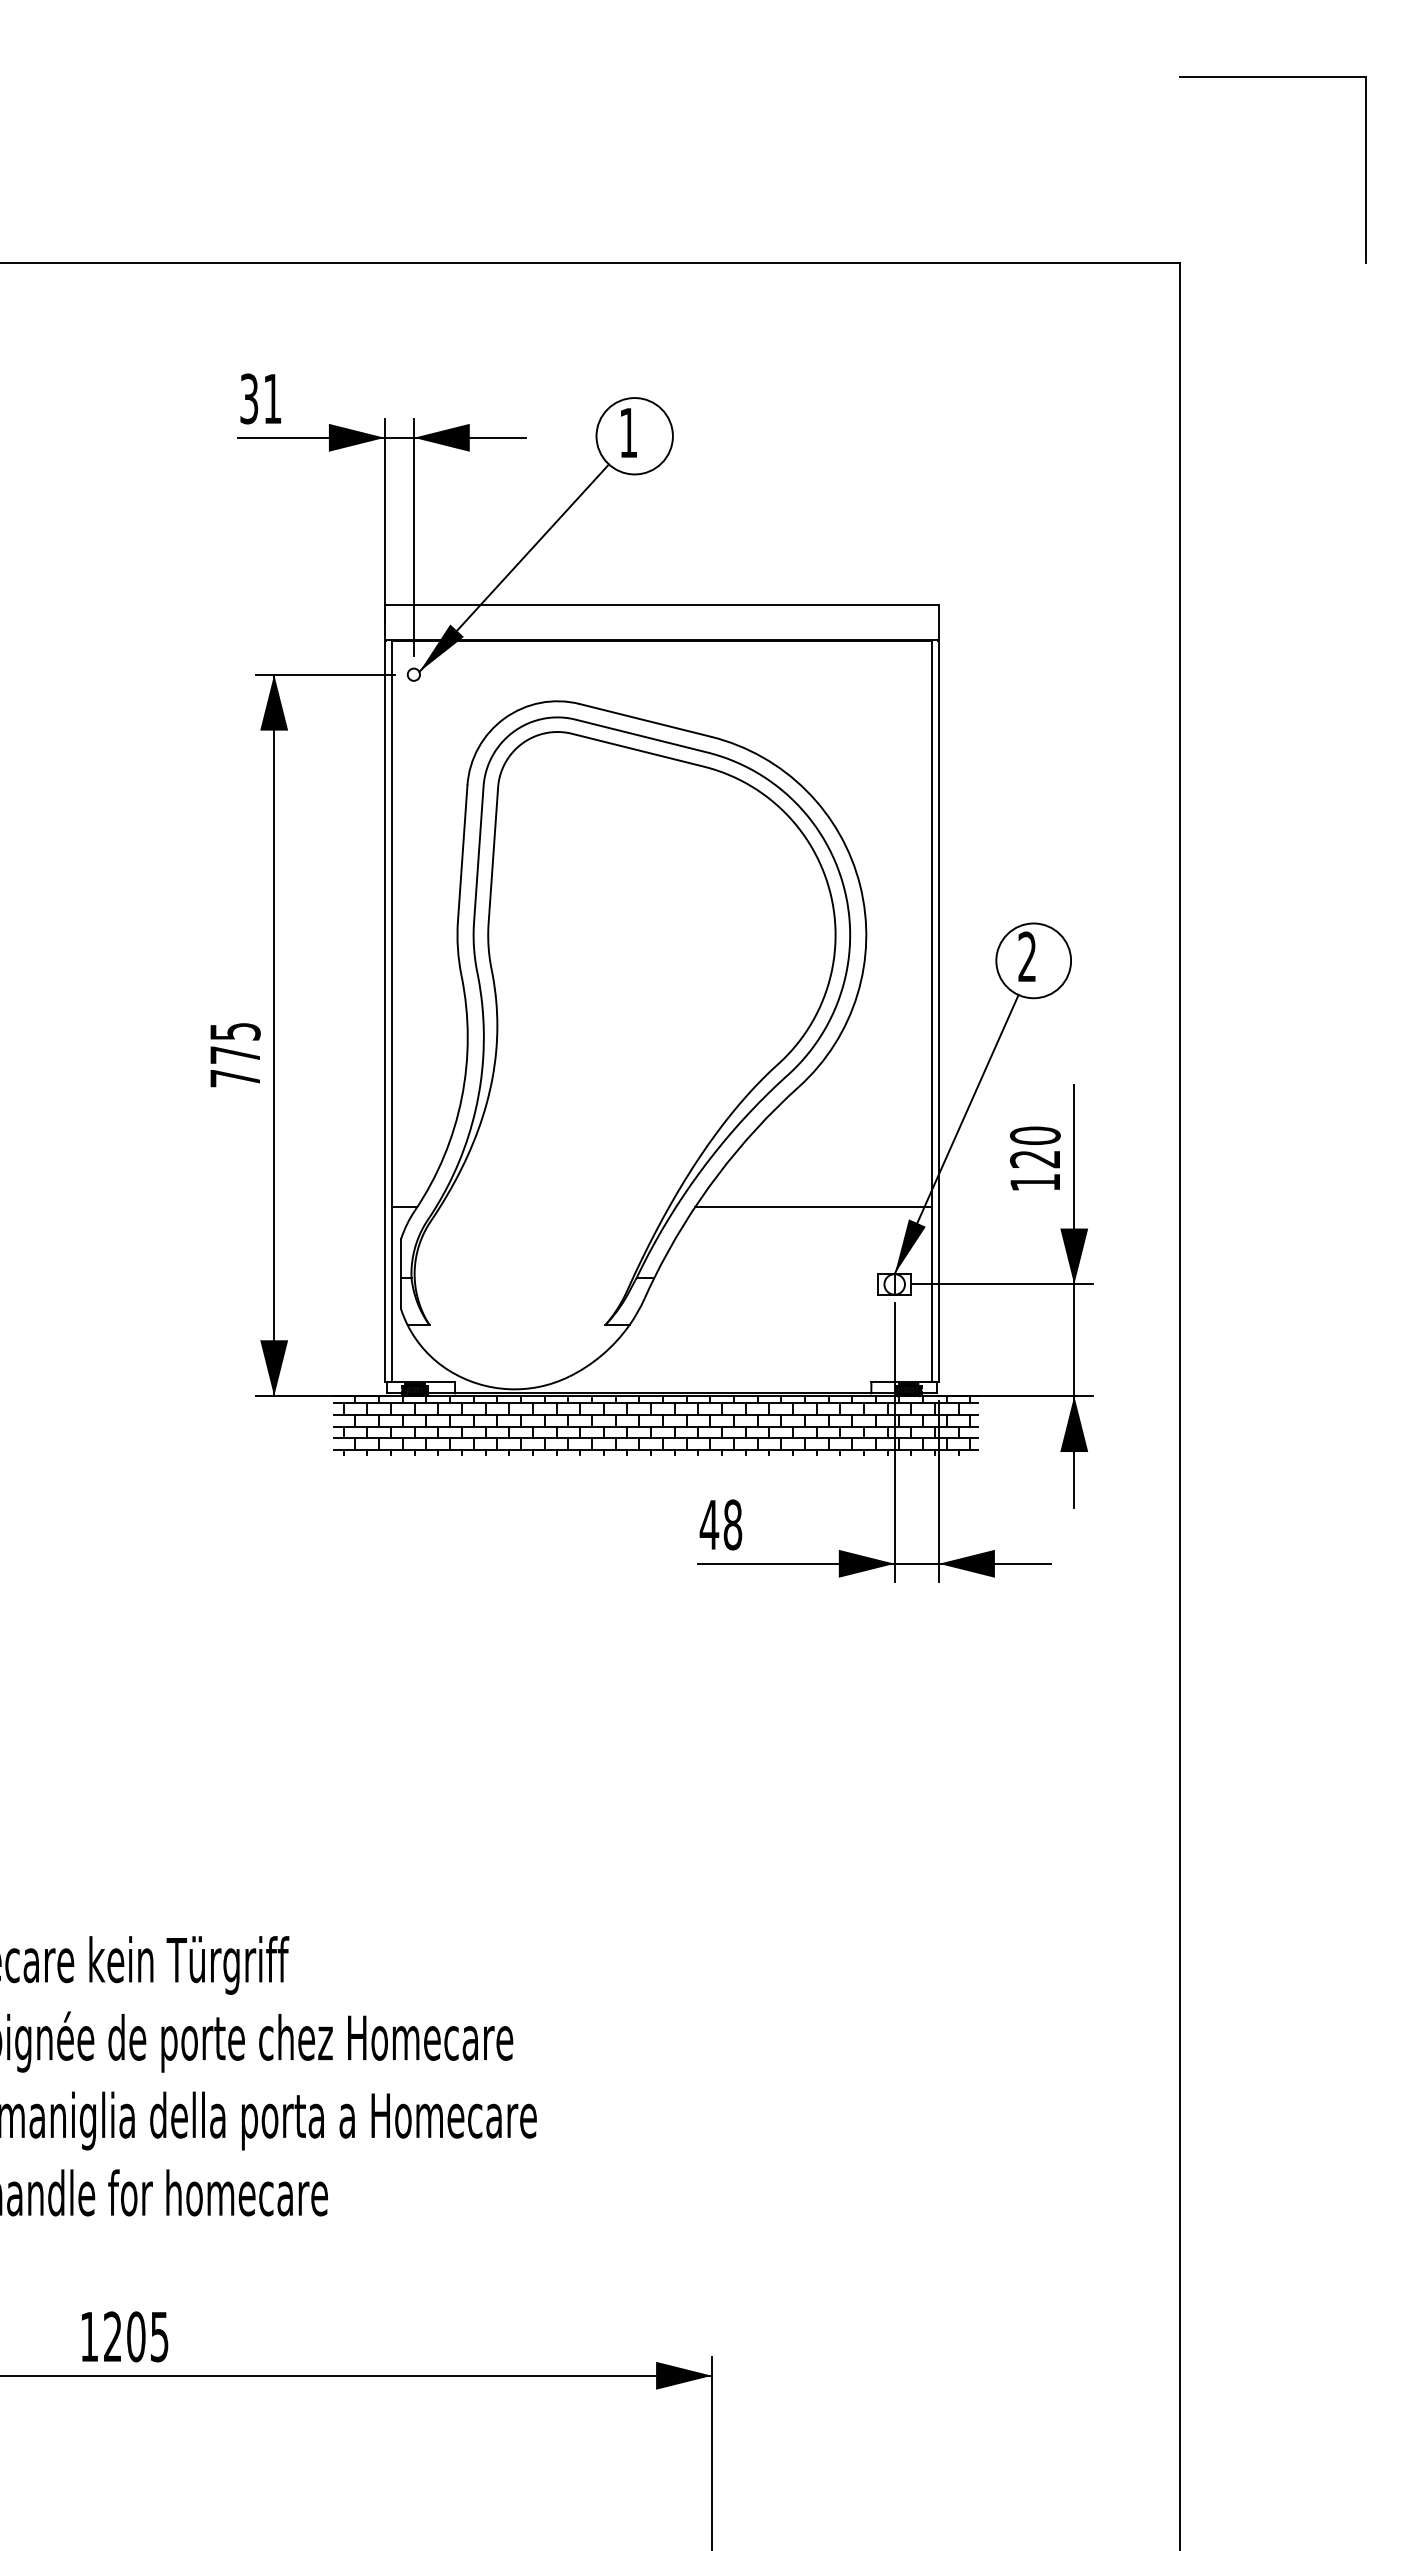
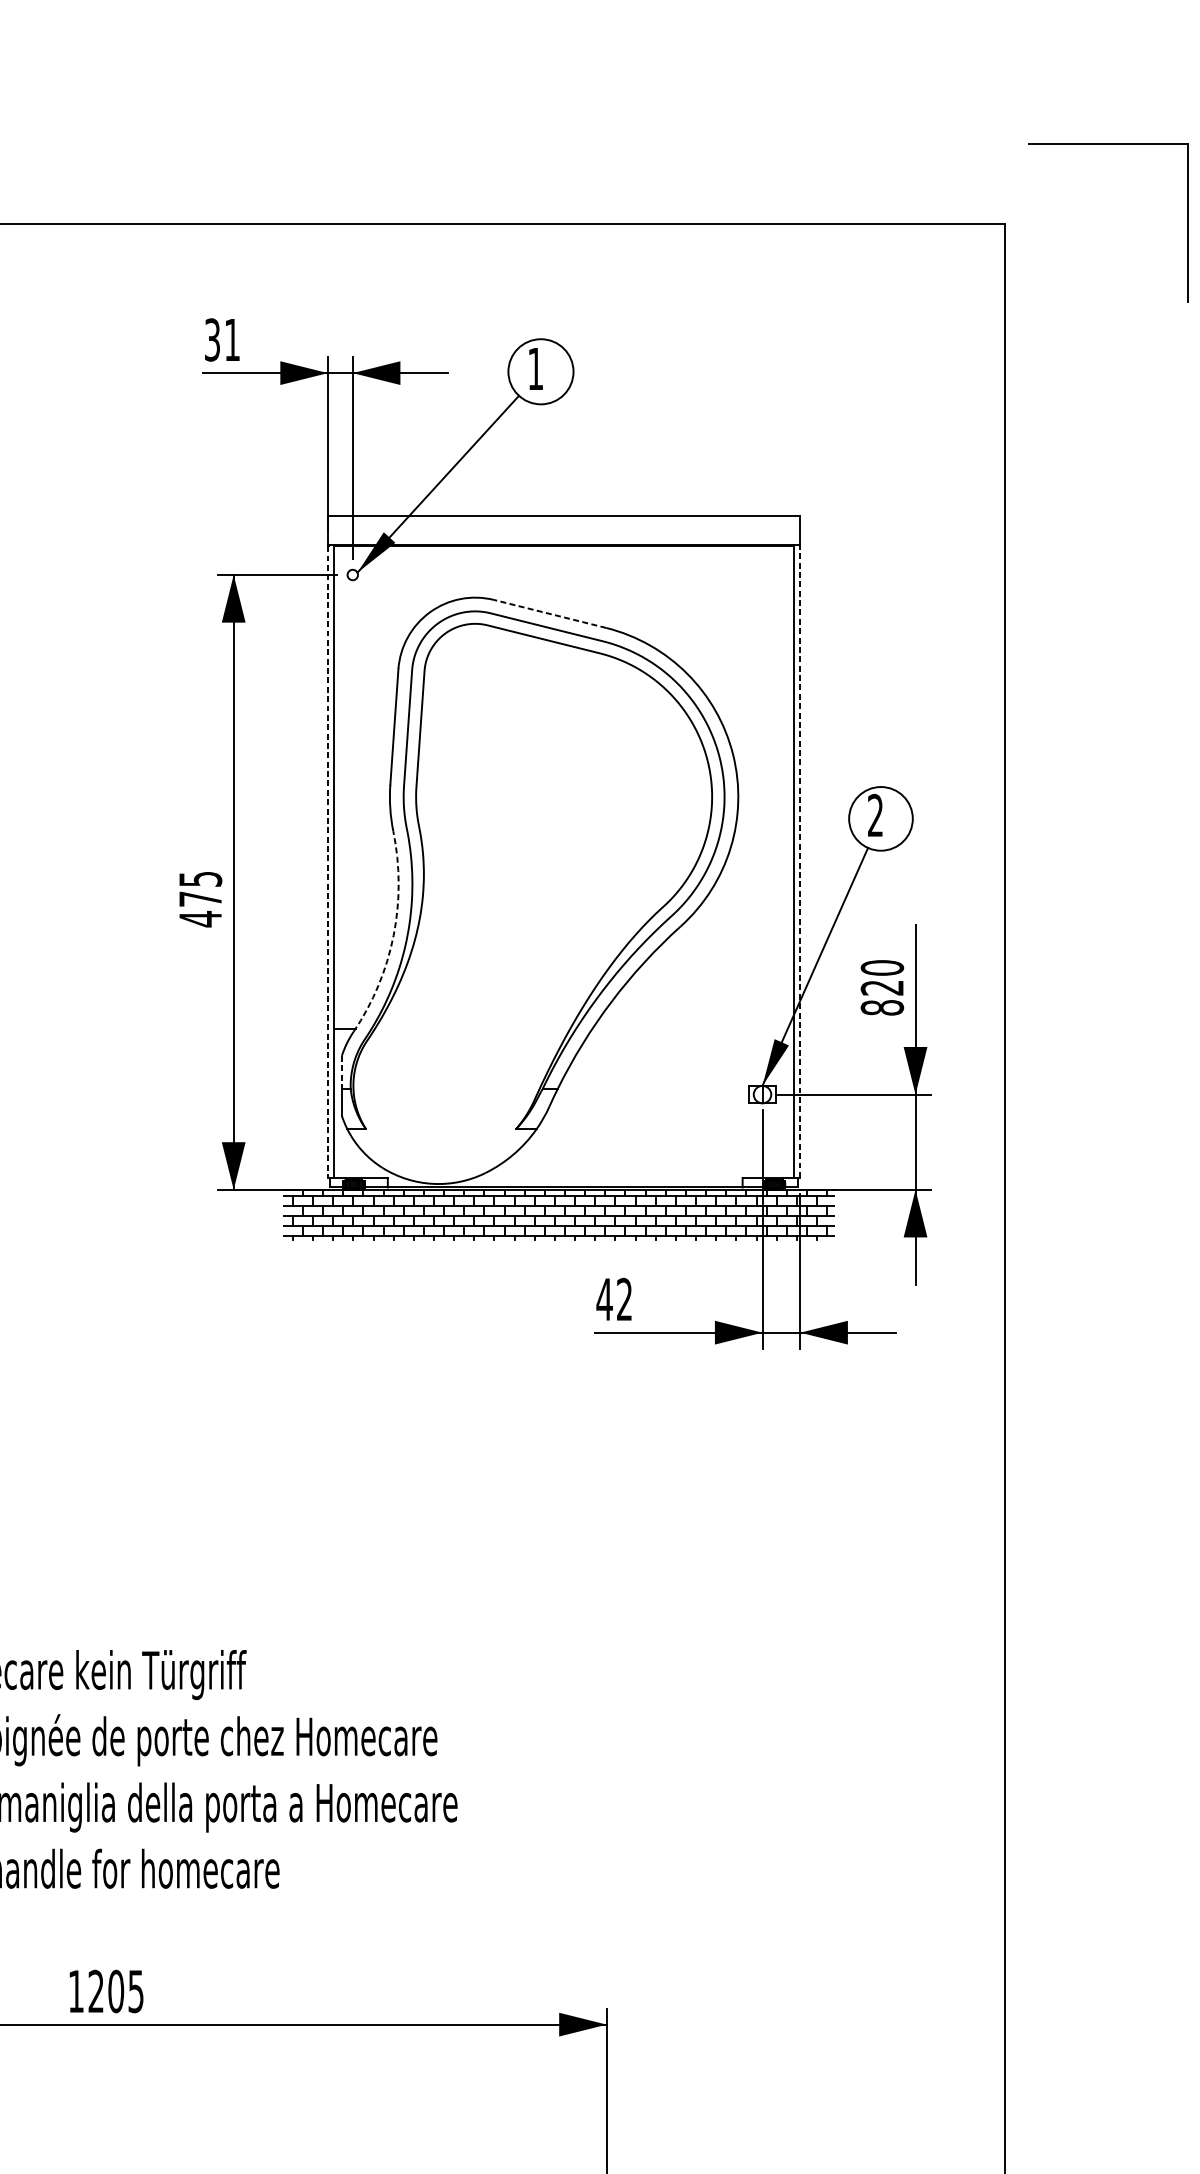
part: (1272, 77) -> (1108, 144), moved
line: (645, 720) -> (550, 614), solid -> dashed
line: (384, 1011) -> (327, 862), solid -> dashed
line: (939, 1011) -> (800, 862), solid -> dashed
text: (234, 1078) -> (199, 919), 775 -> 475
arc: (461, 1097) -> (393, 935), solid -> dashed
text: (1034, 1182) -> (881, 1007), 120 -> 820
line: (813, 1207) -> (693, 1029), removed
line: (401, 1258) -> (342, 1072), solid -> dashed
text: (732, 1524) -> (624, 1299), 48 -> 42

